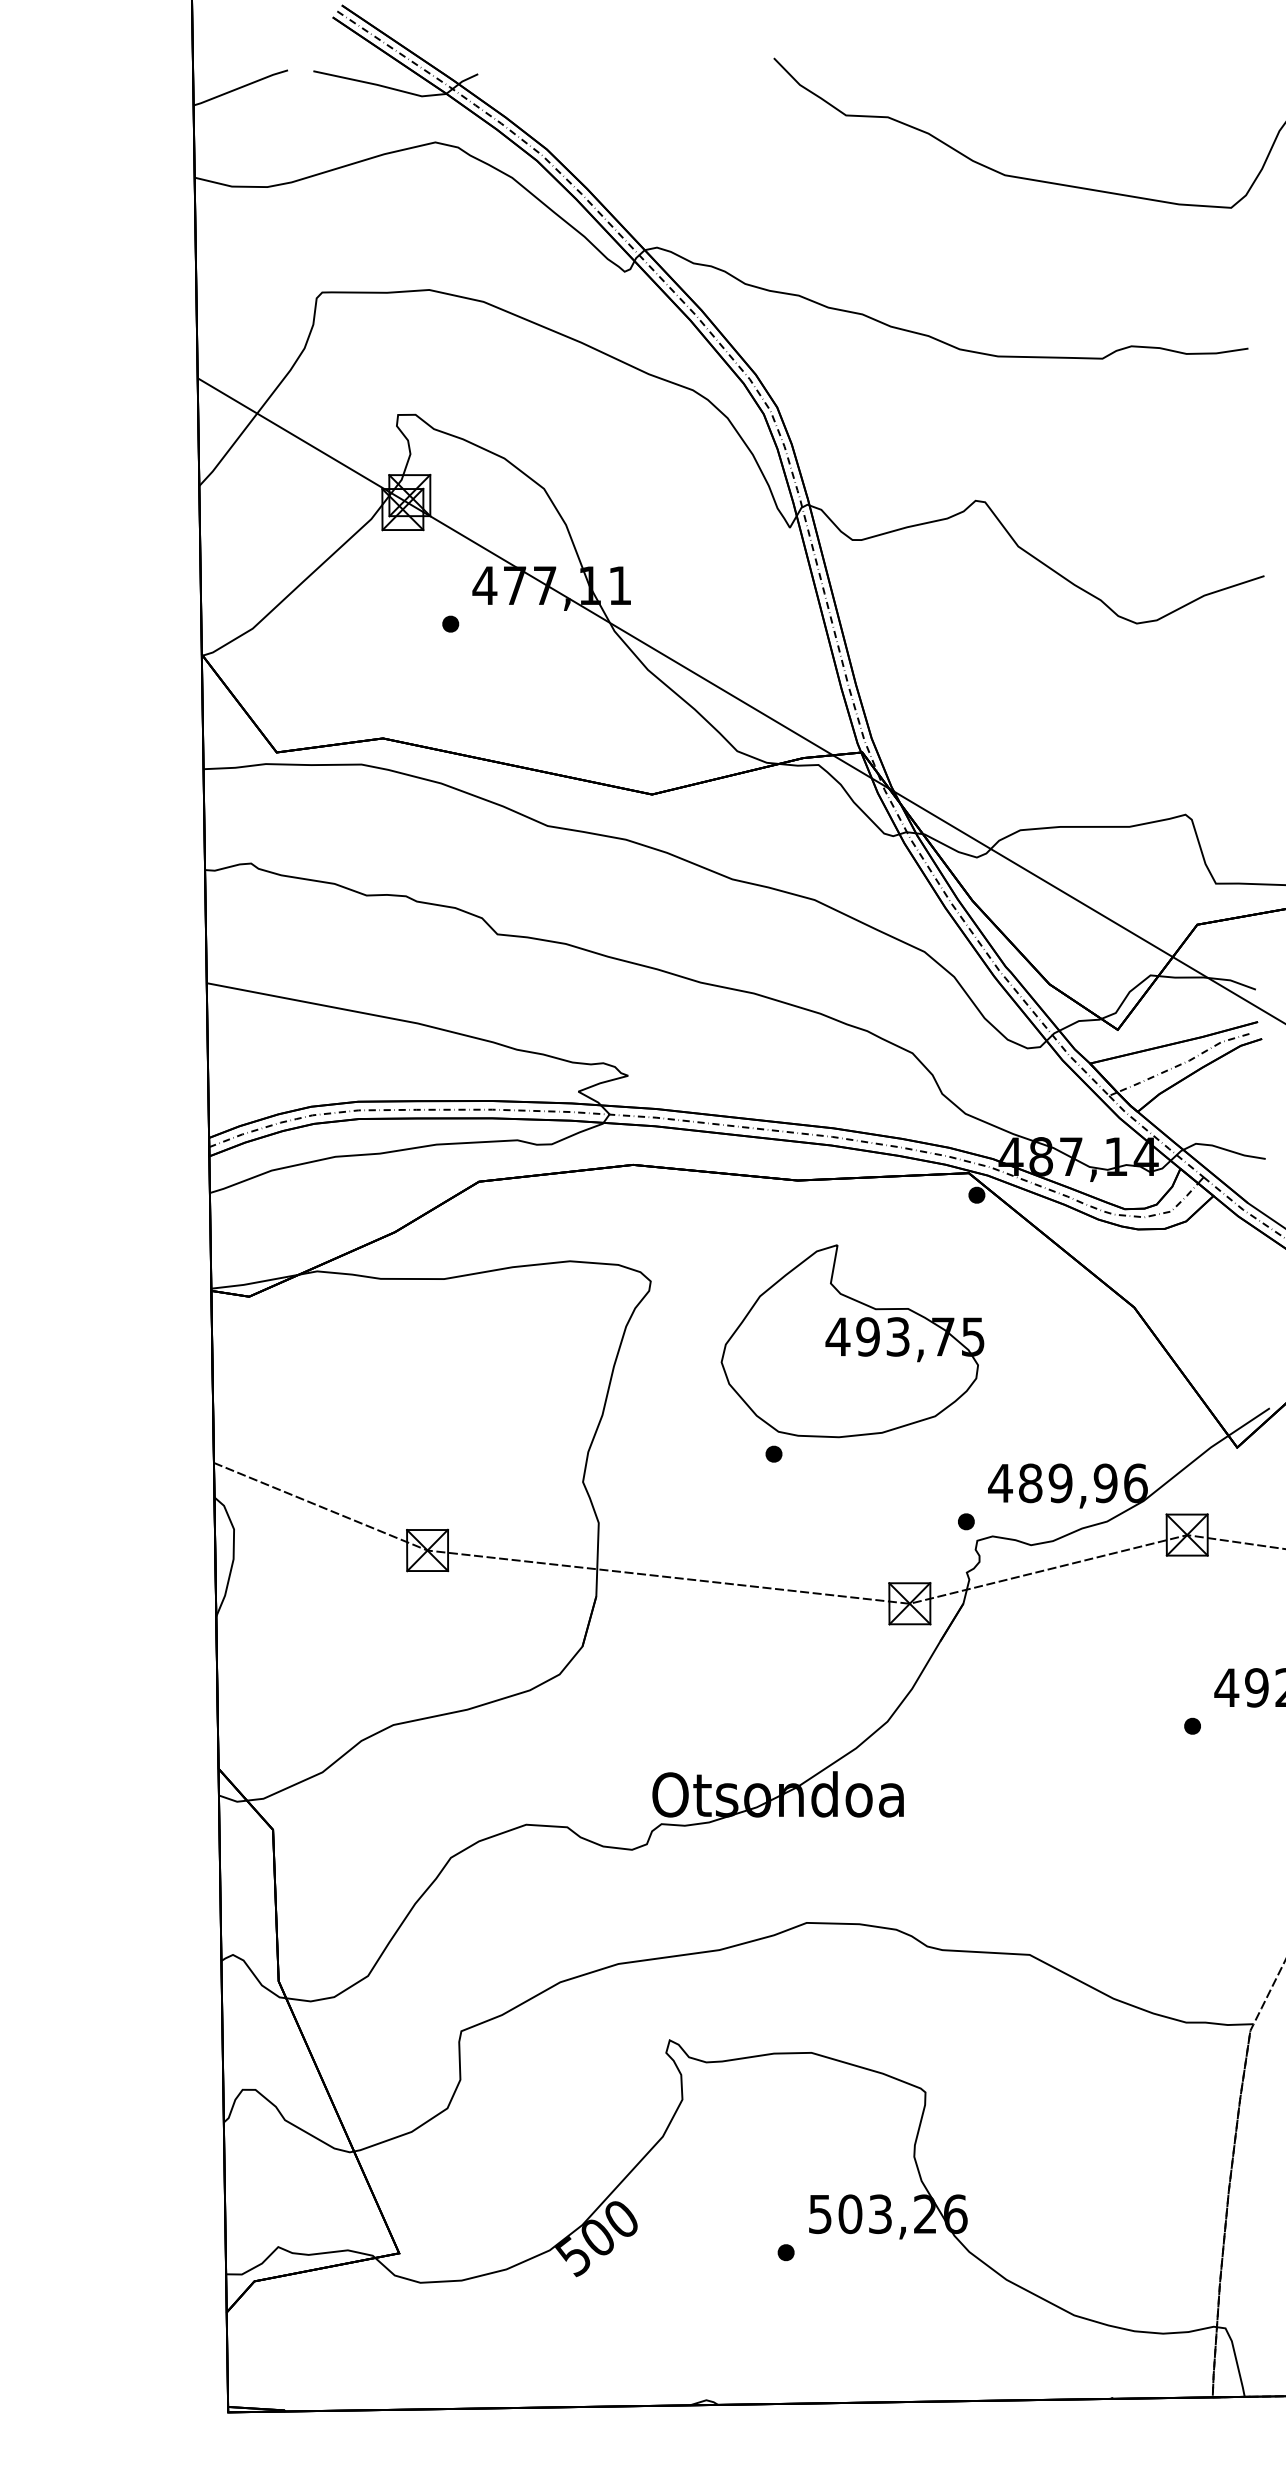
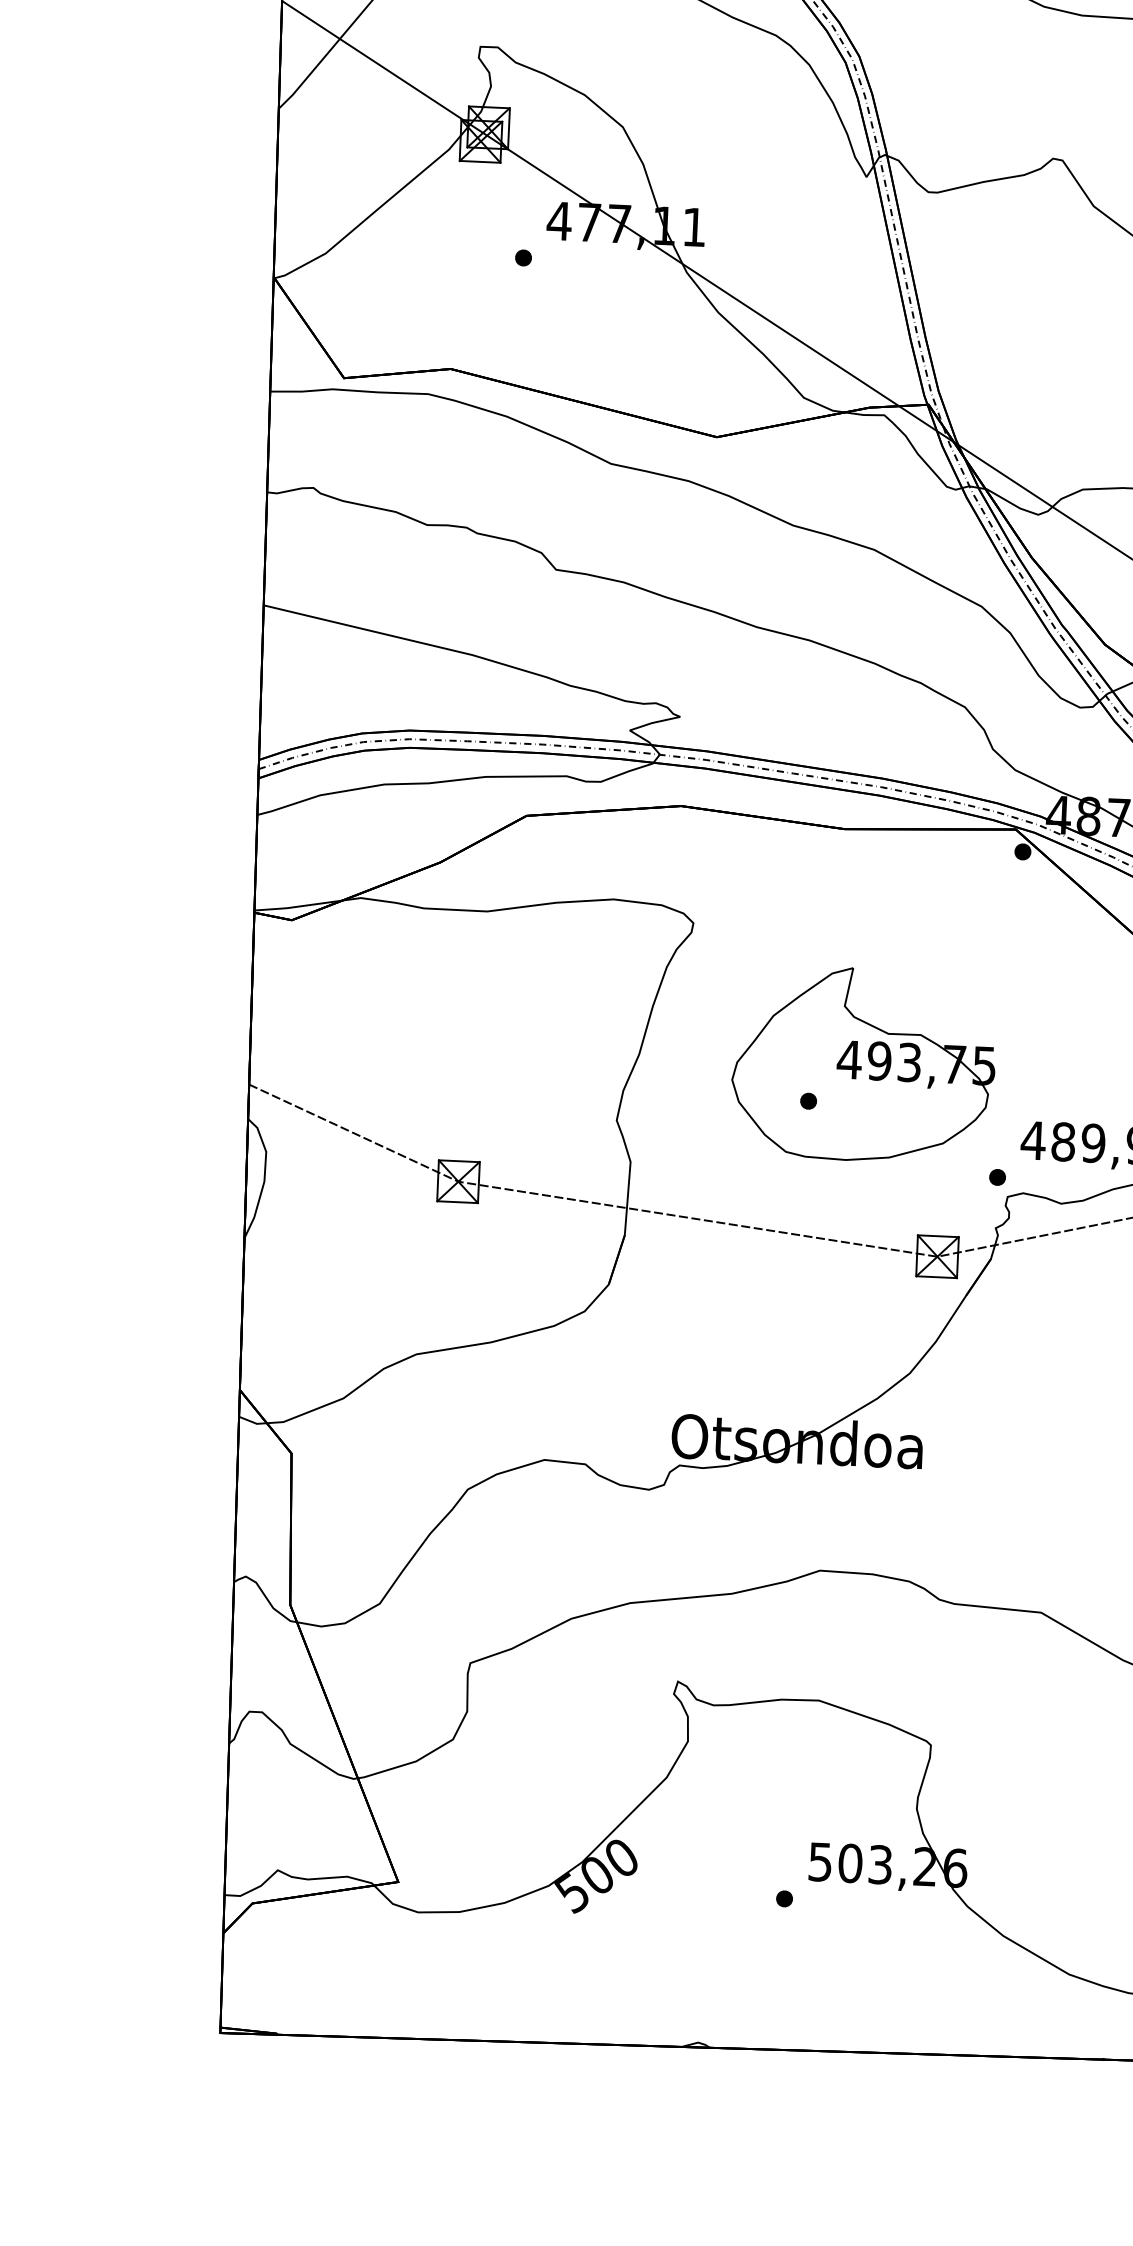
part: (852, 1341) -> (863, 1065), moved

